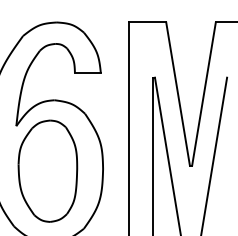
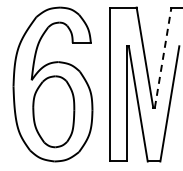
line: (204, 93) -> (163, 57), solid -> dashed

